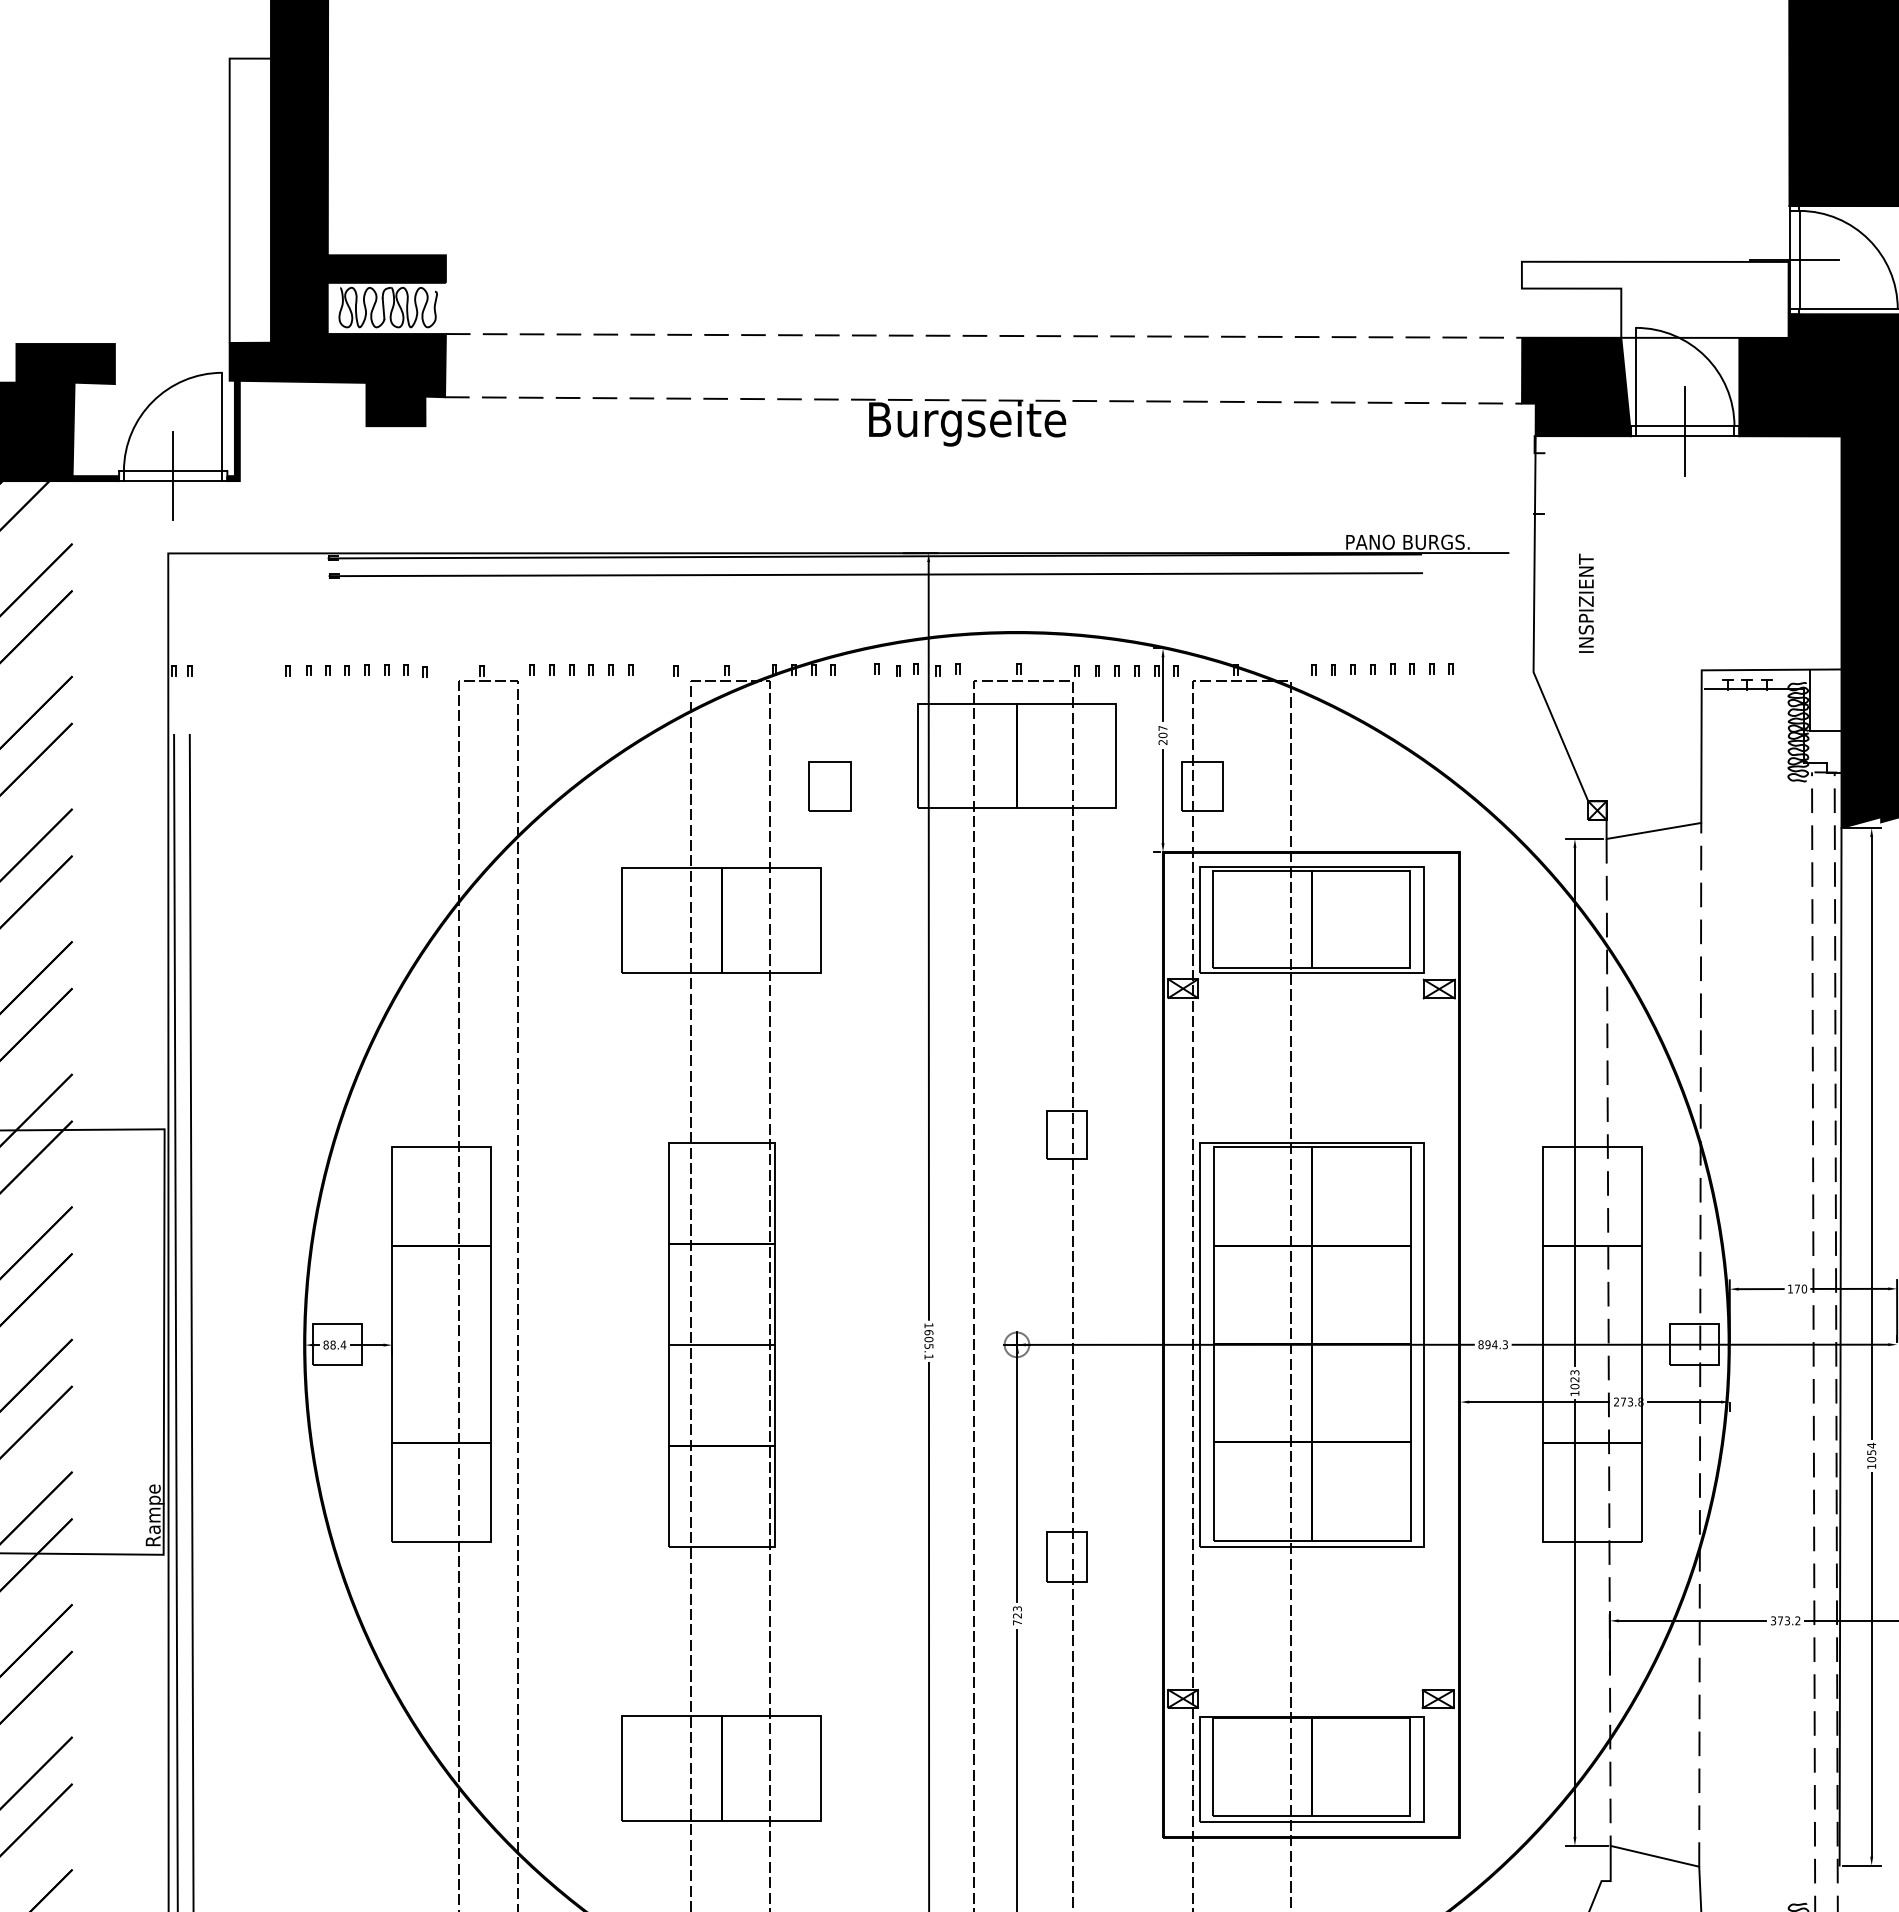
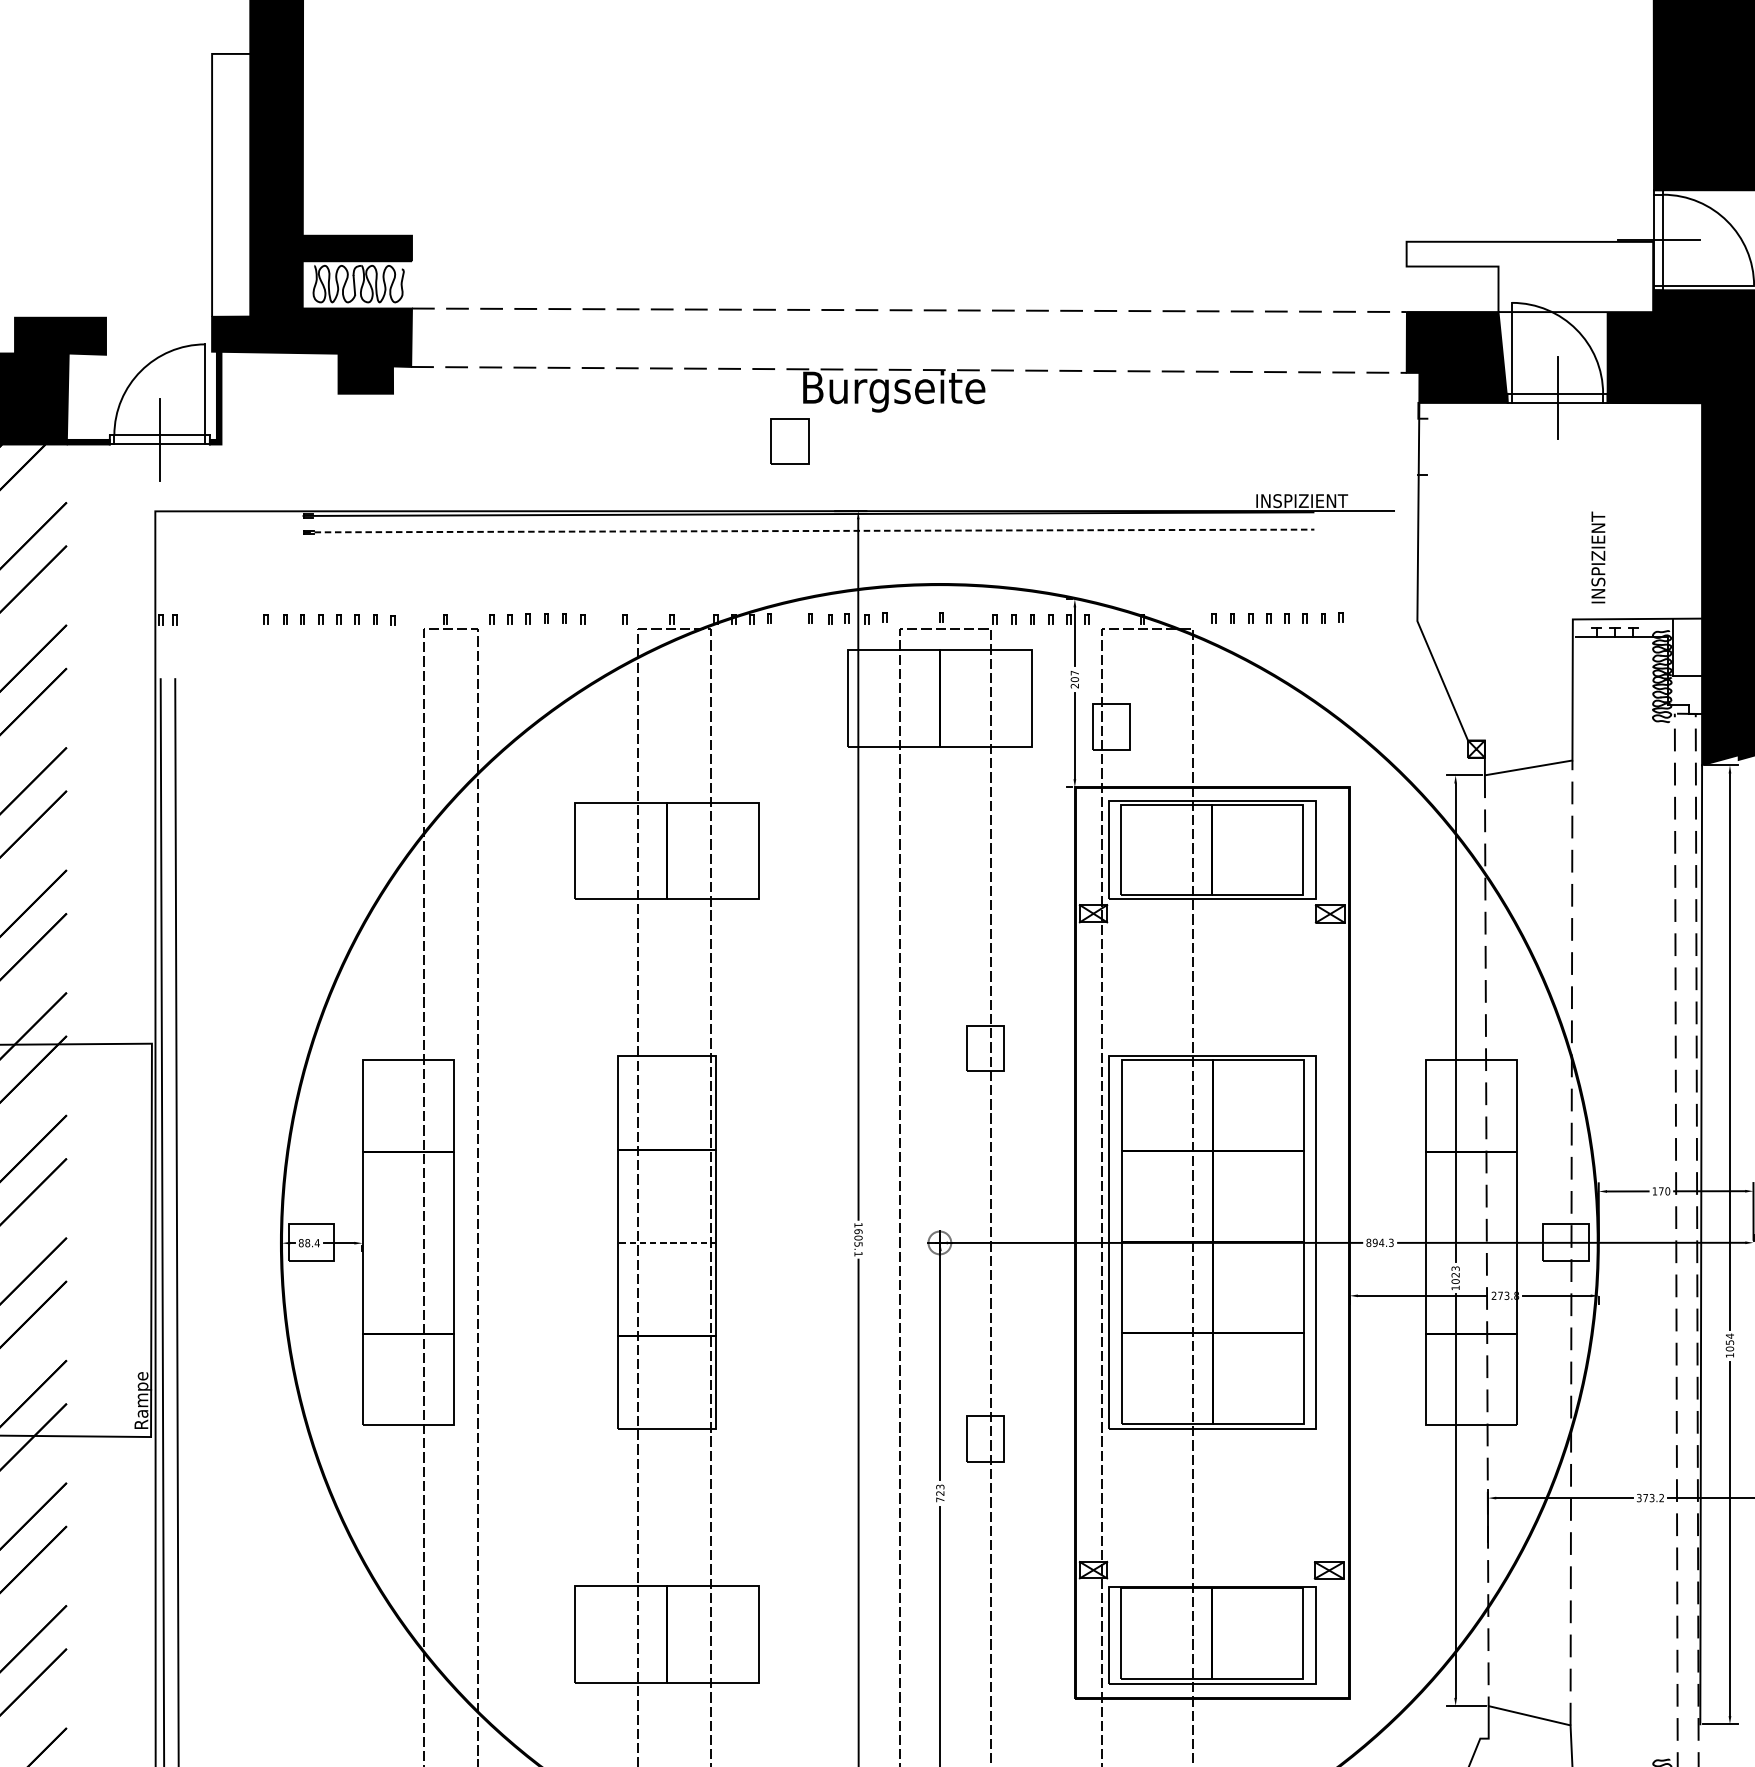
text: (1407, 541) -> (1300, 500), PANO BURGS. -> INSPIZIENT
line: (876, 574) -> (810, 530), solid -> dashed
text: (1585, 602) -> (1597, 556), moved
part: (829, 786) -> (789, 441), moved
line: (723, 1344) -> (668, 1242), solid -> dashed

